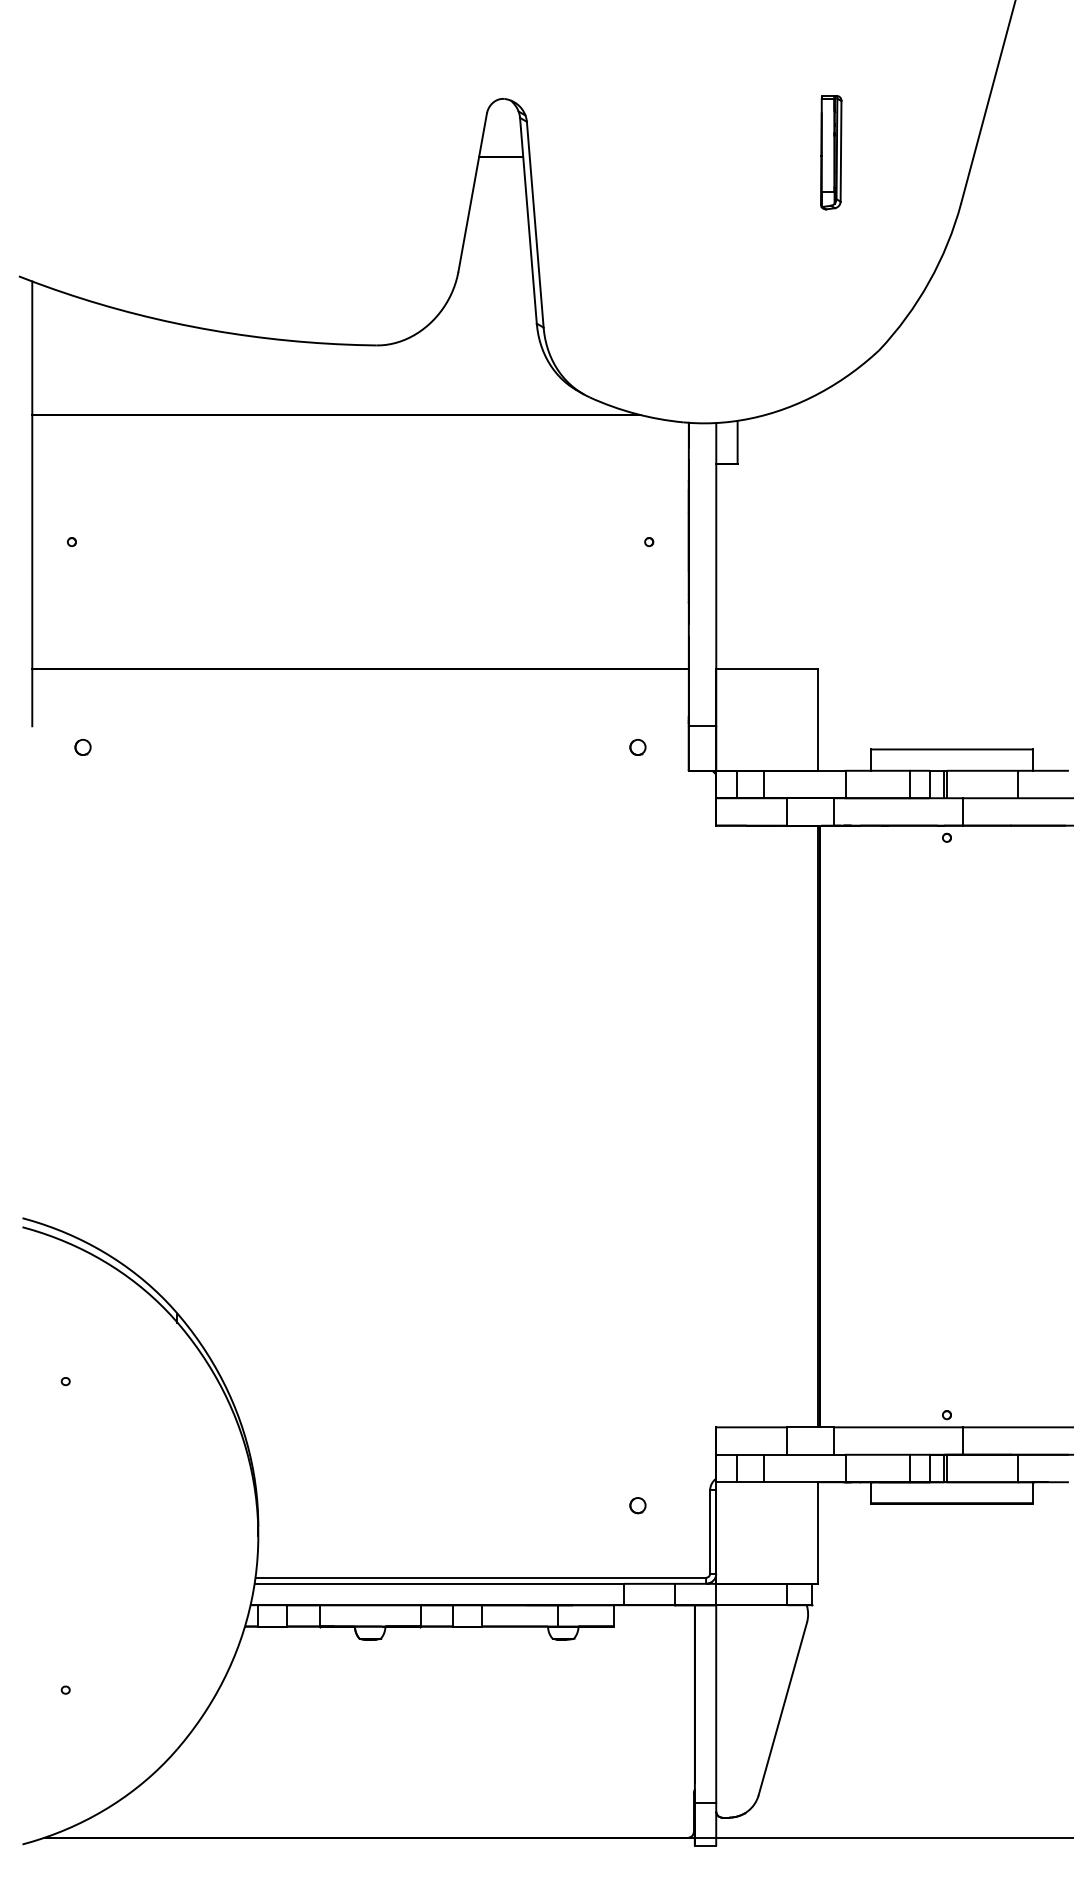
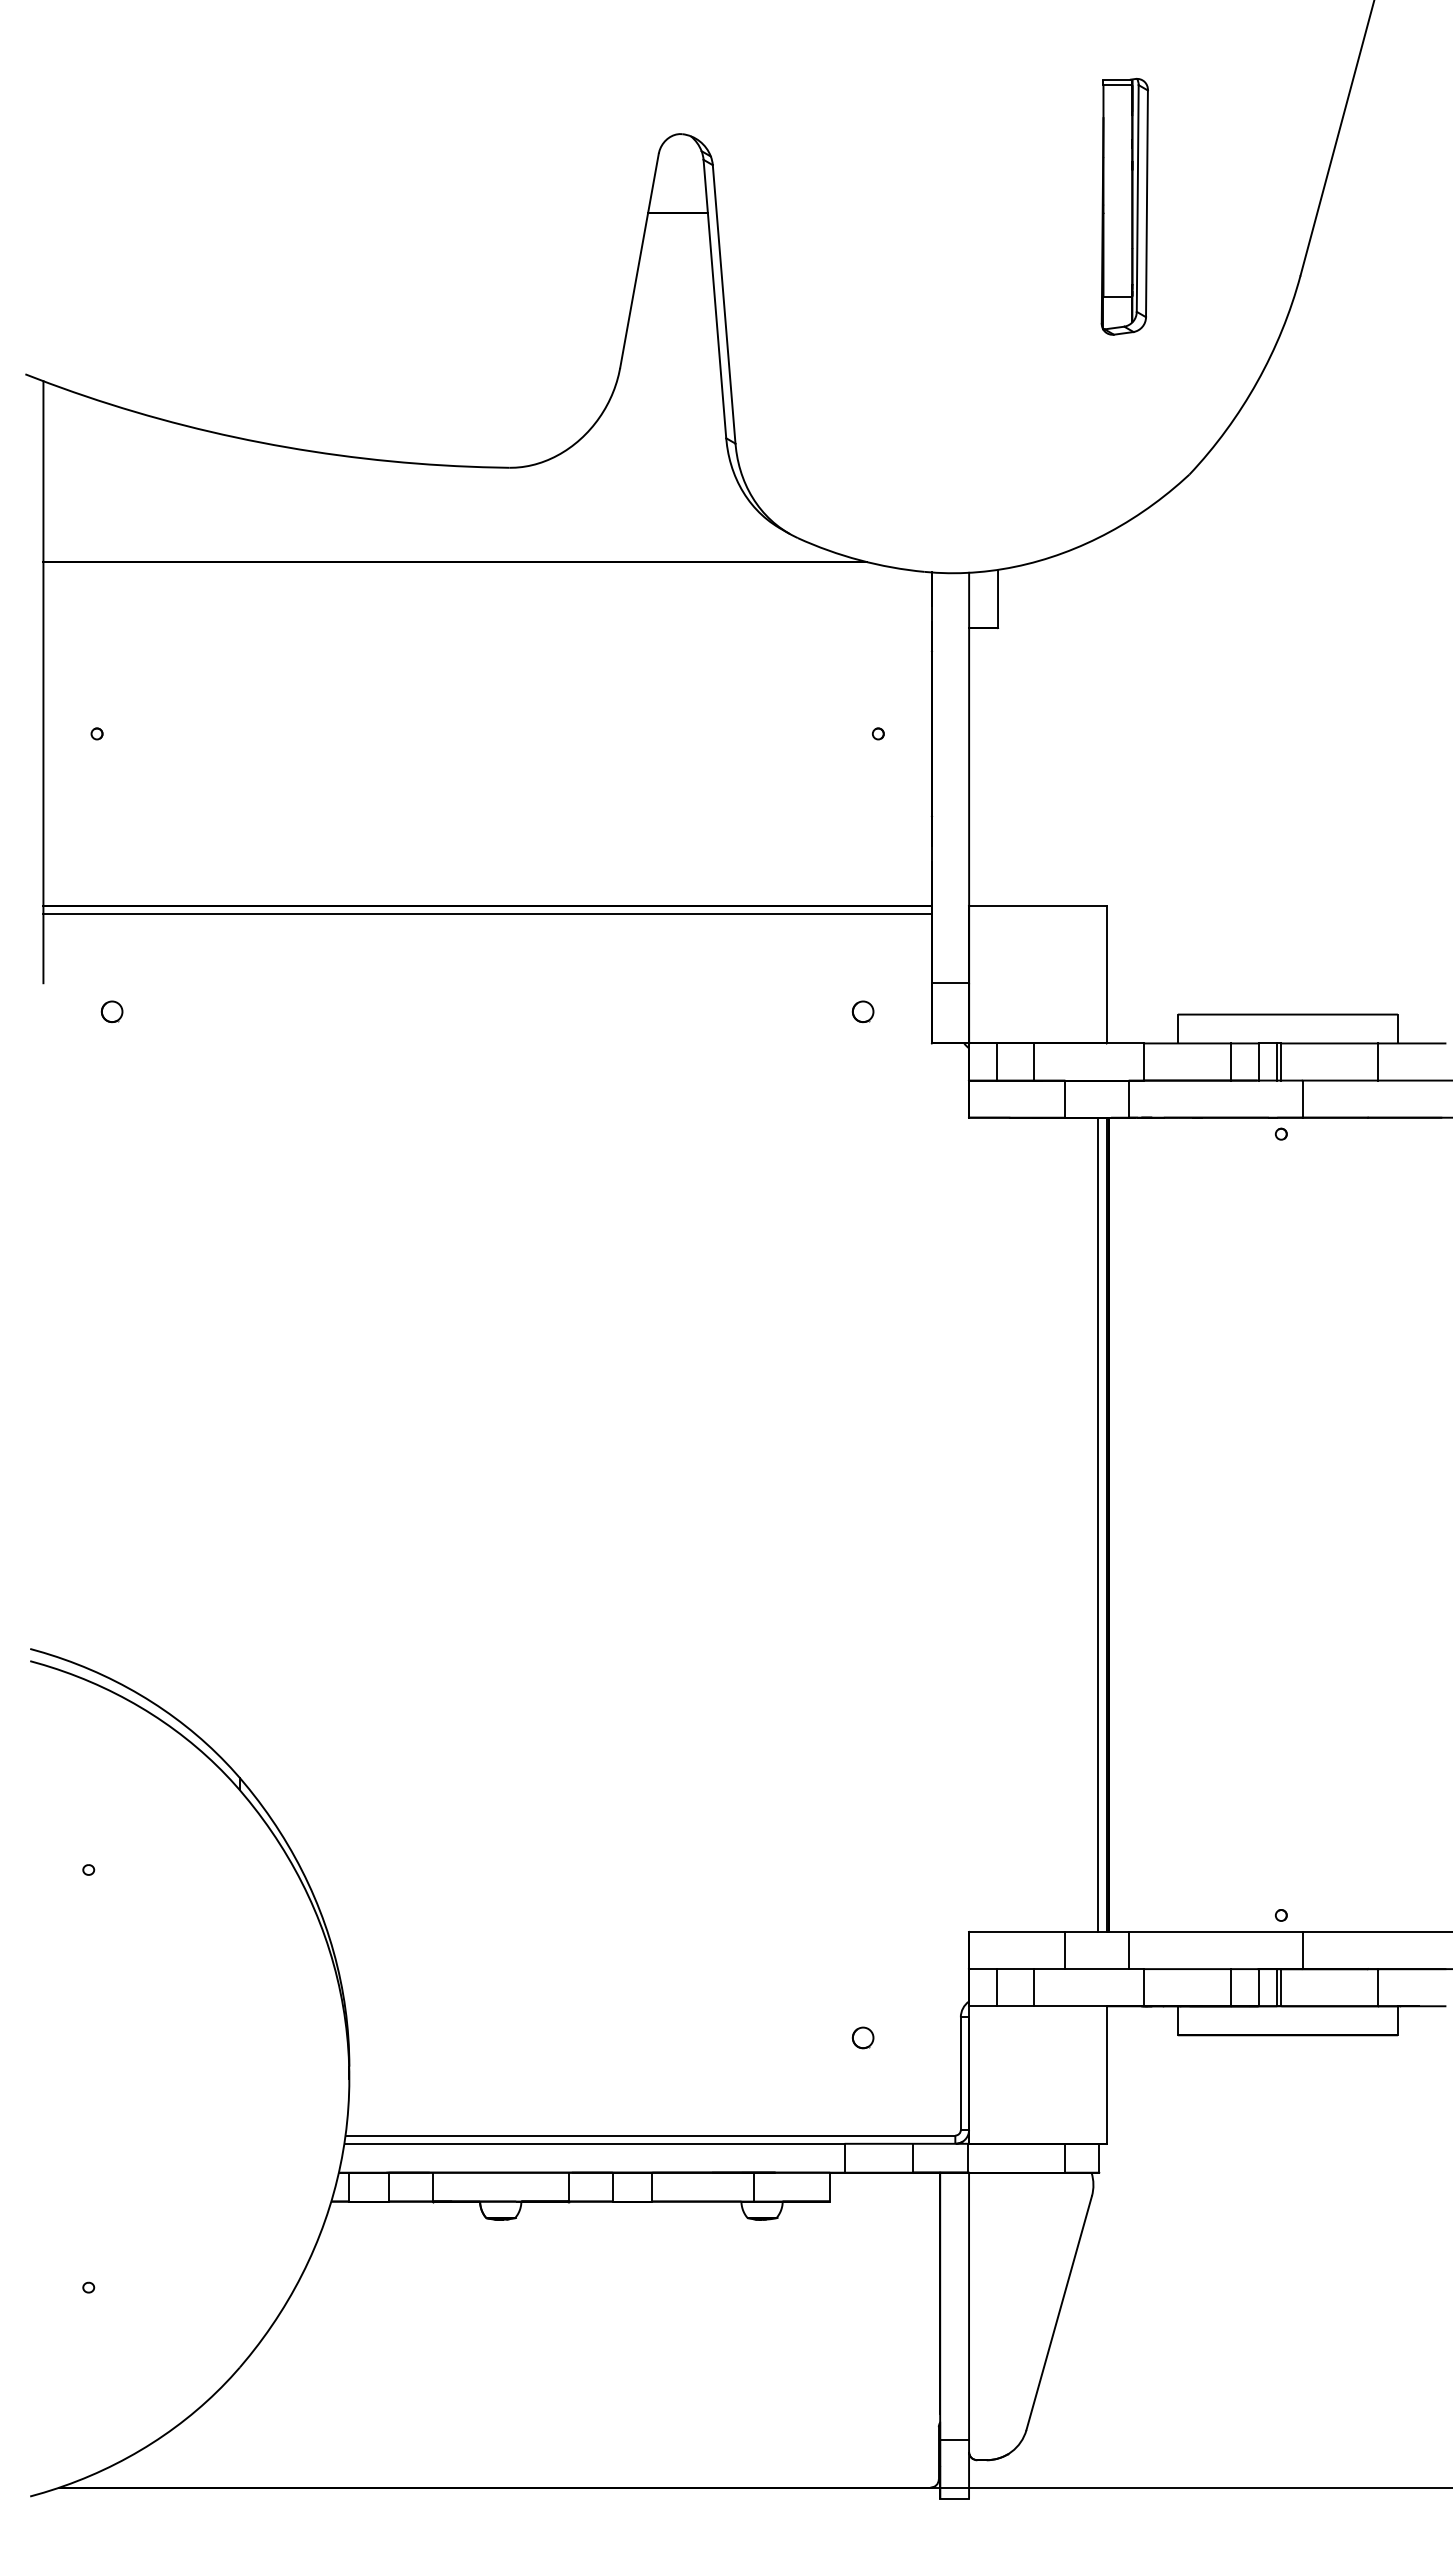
part: (831, 152) -> (1124, 206), size x1.67
line: (360, 675) -> (487, 914), added
line: (811, 1126) -> (1098, 1524), added

